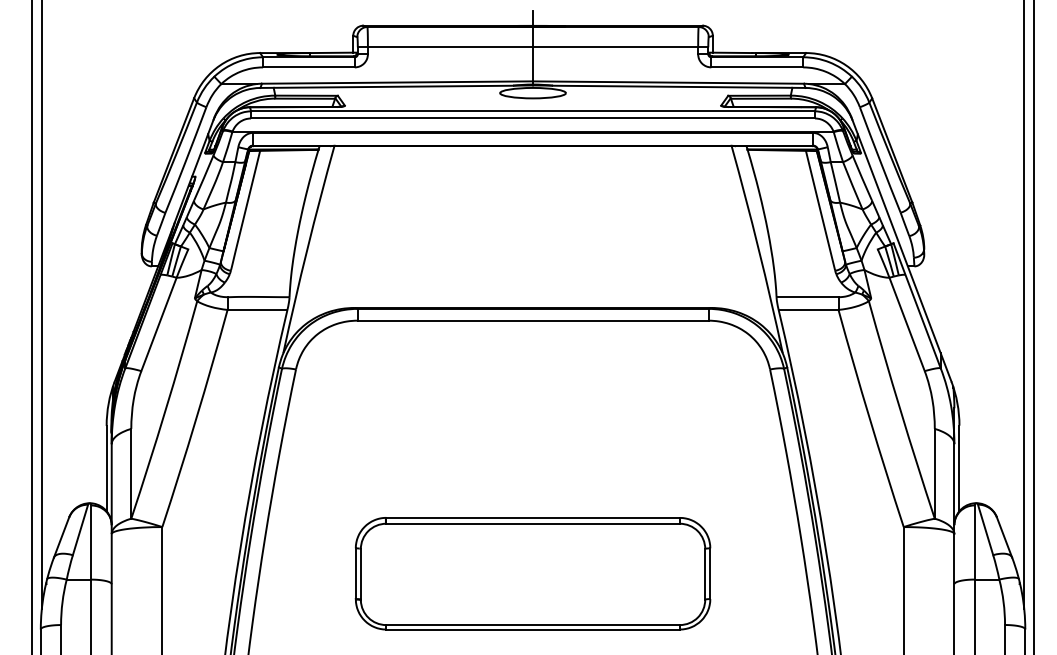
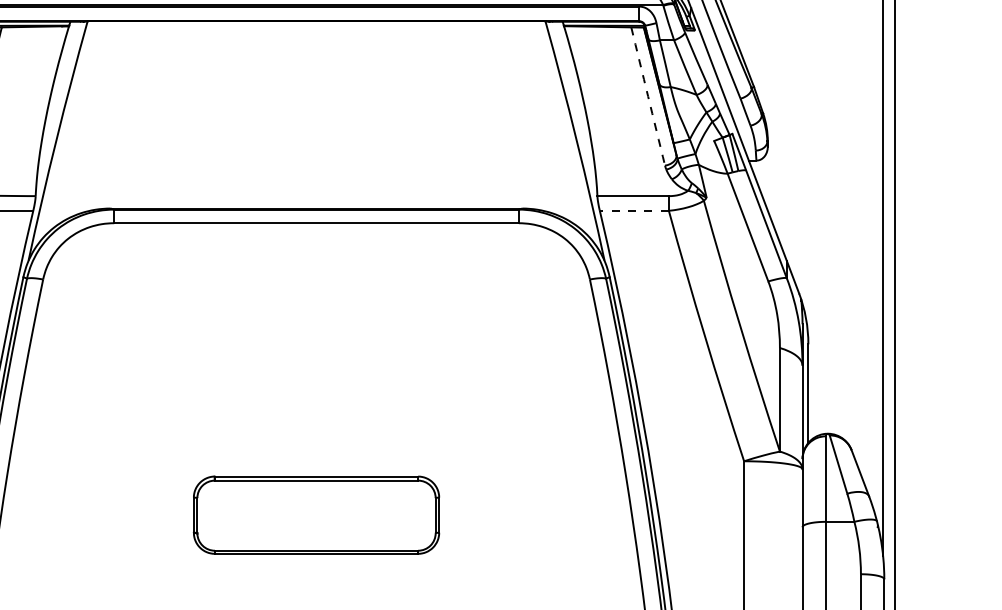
arc: (820, 210) -> (648, 96), solid -> dashed
line: (808, 309) -> (634, 210), solid -> dashed
part: (532, 573) -> (315, 514), size x0.6

